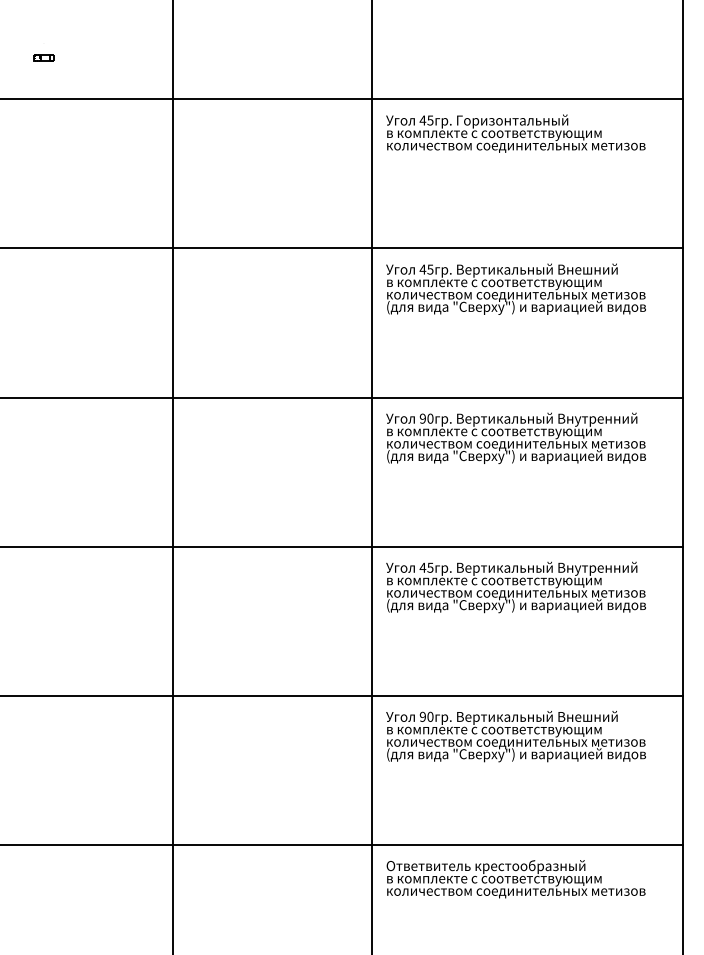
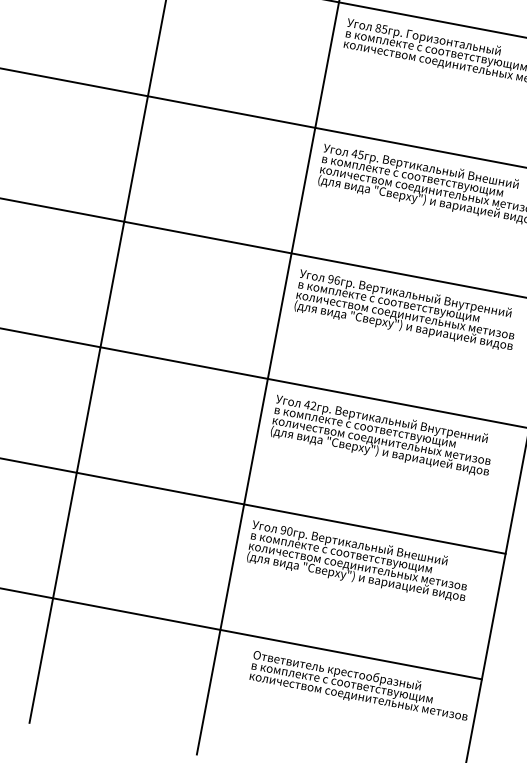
text: (422, 120) -> (378, 28), 45 -> 85
text: (430, 418) -> (337, 280), 90 -> 96
text: (430, 567) -> (313, 405), 45 -> 42
text: (515, 879) -> (359, 686), moved

